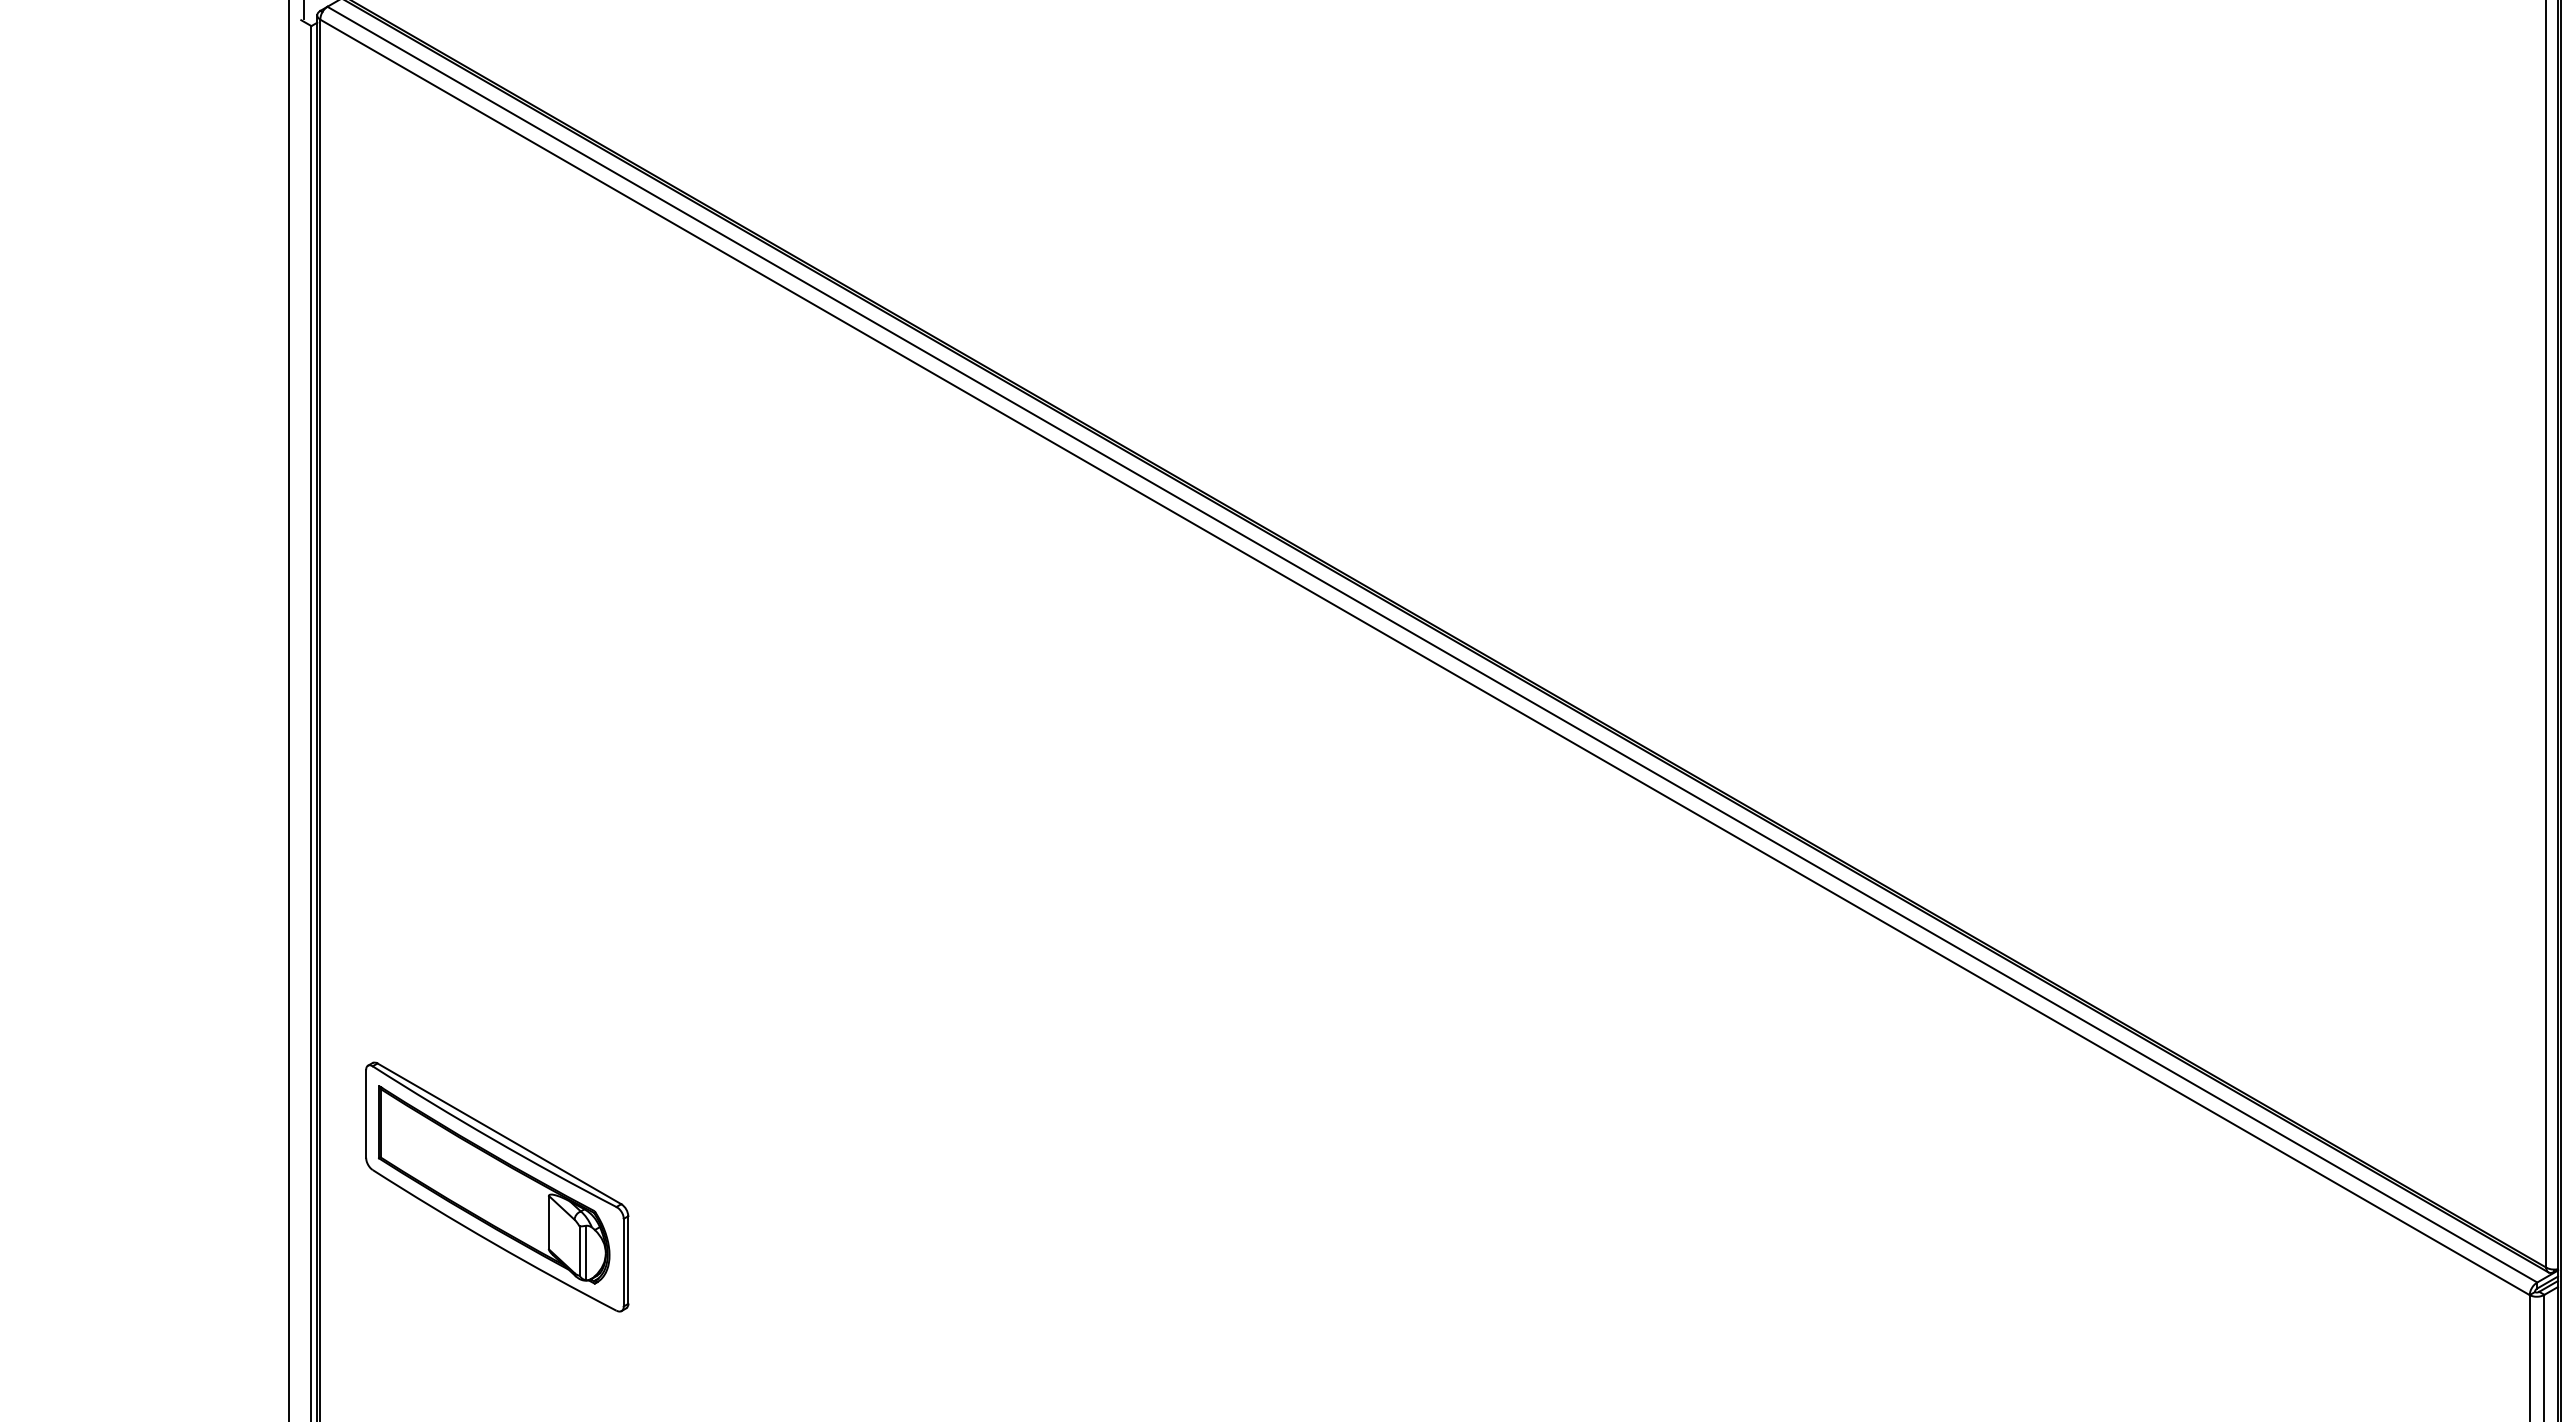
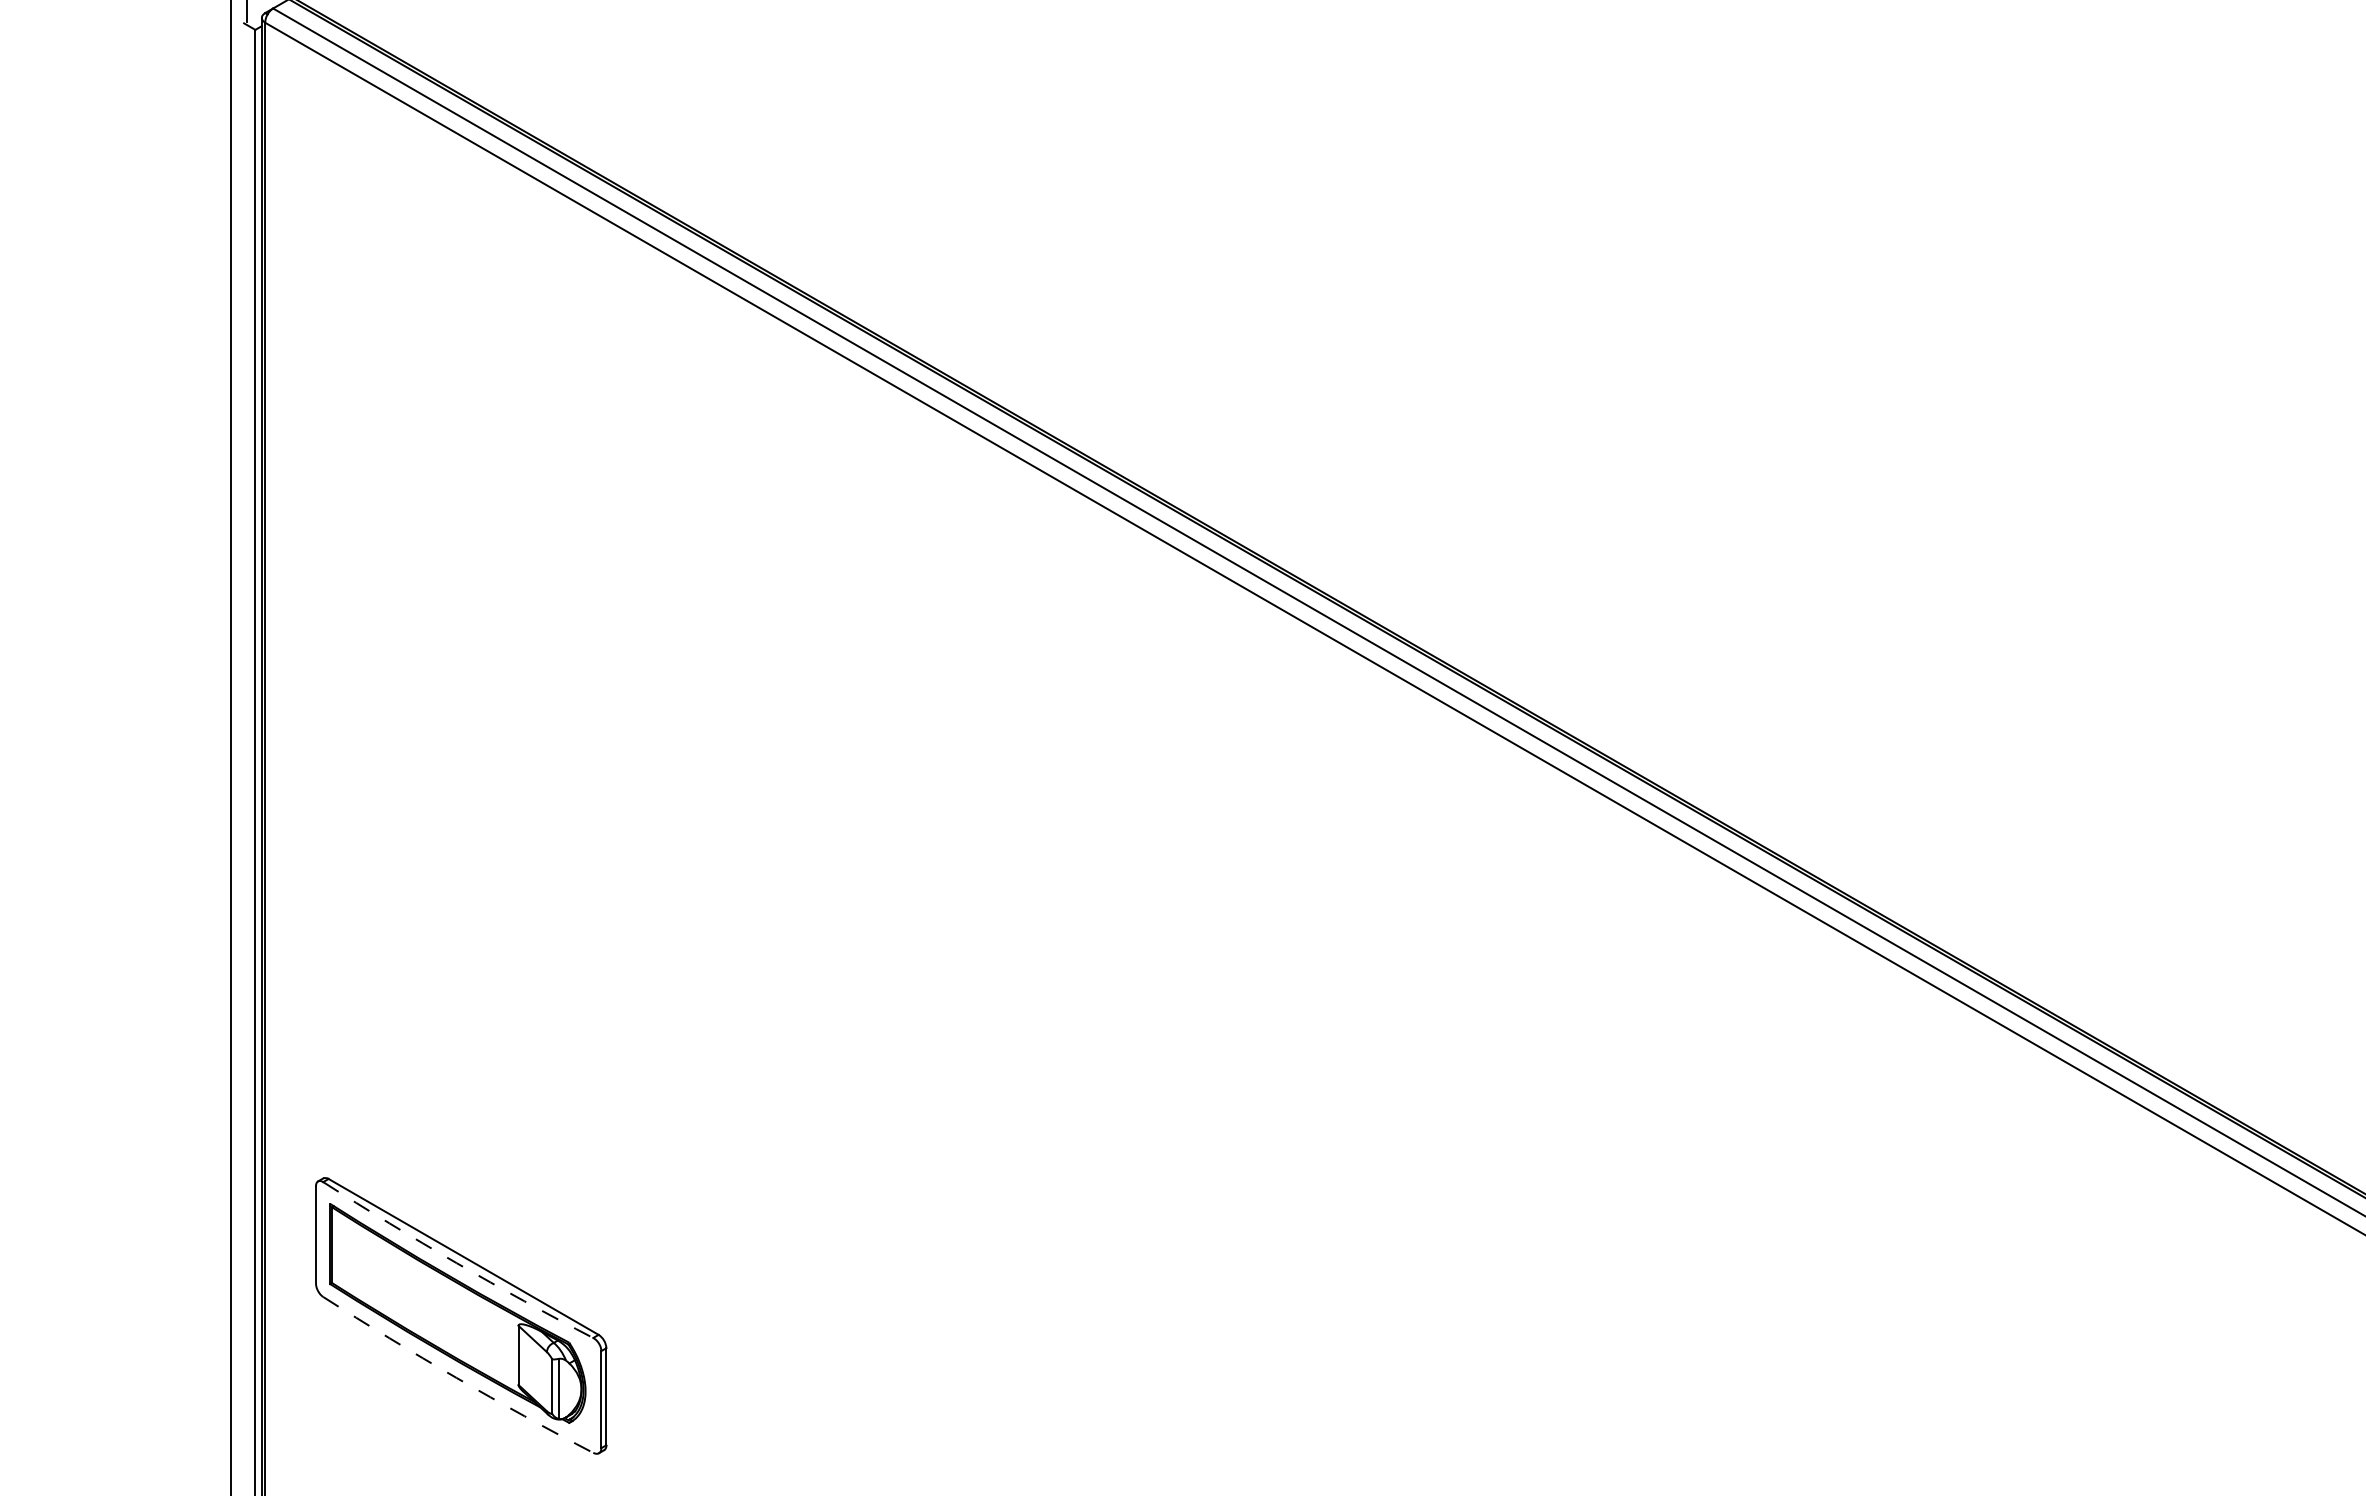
arc: (493, 1139) -> (457, 1263), solid -> dashed
arc: (493, 1243) -> (457, 1378), solid -> dashed

